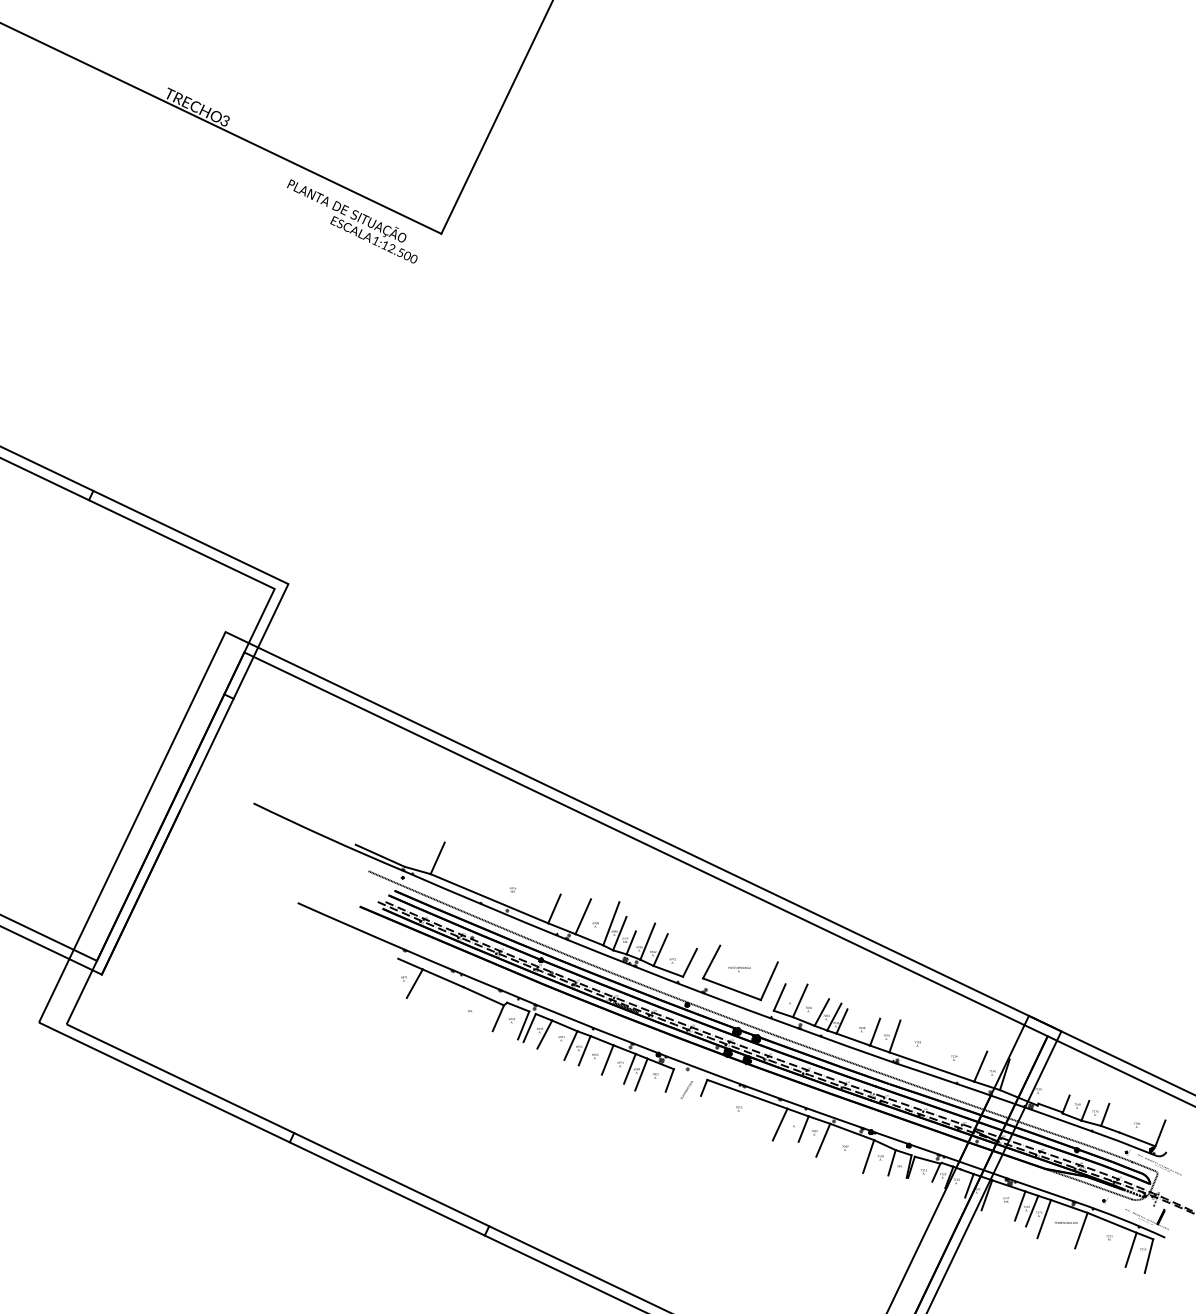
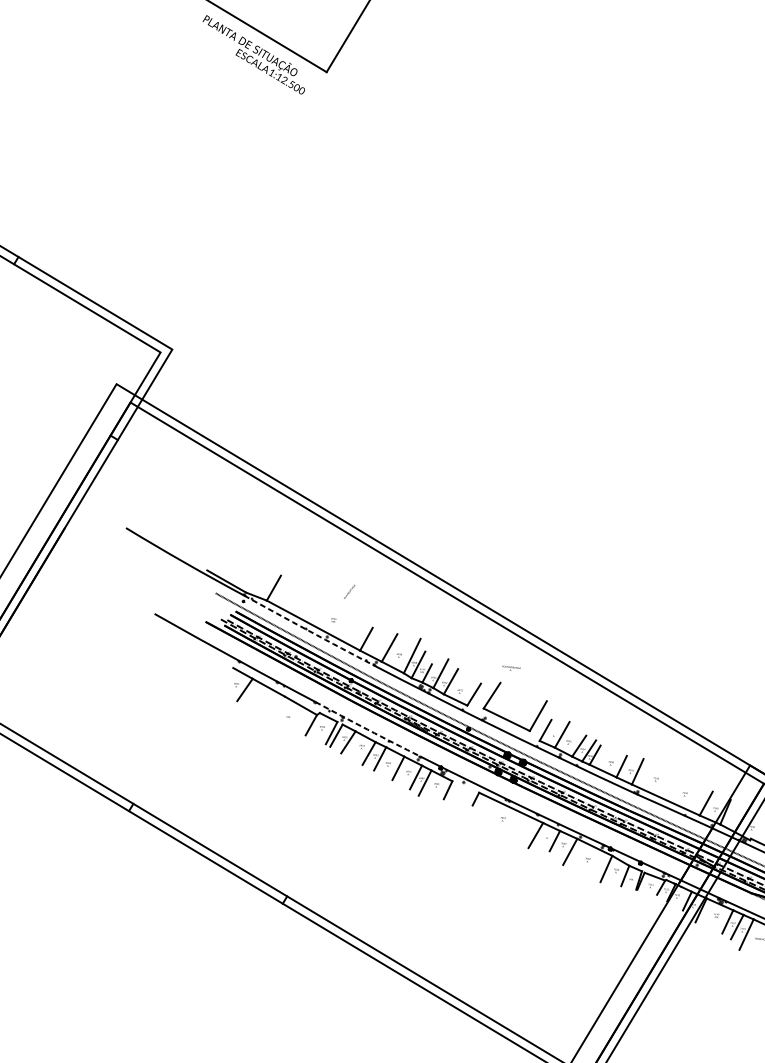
arc: (484, 905) -> (308, 630), solid -> dashed
text: (739, 969) -> (511, 668), moved
arc: (566, 1017) -> (367, 729), solid -> dashed
text: (686, 1089) -> (349, 591), moved

